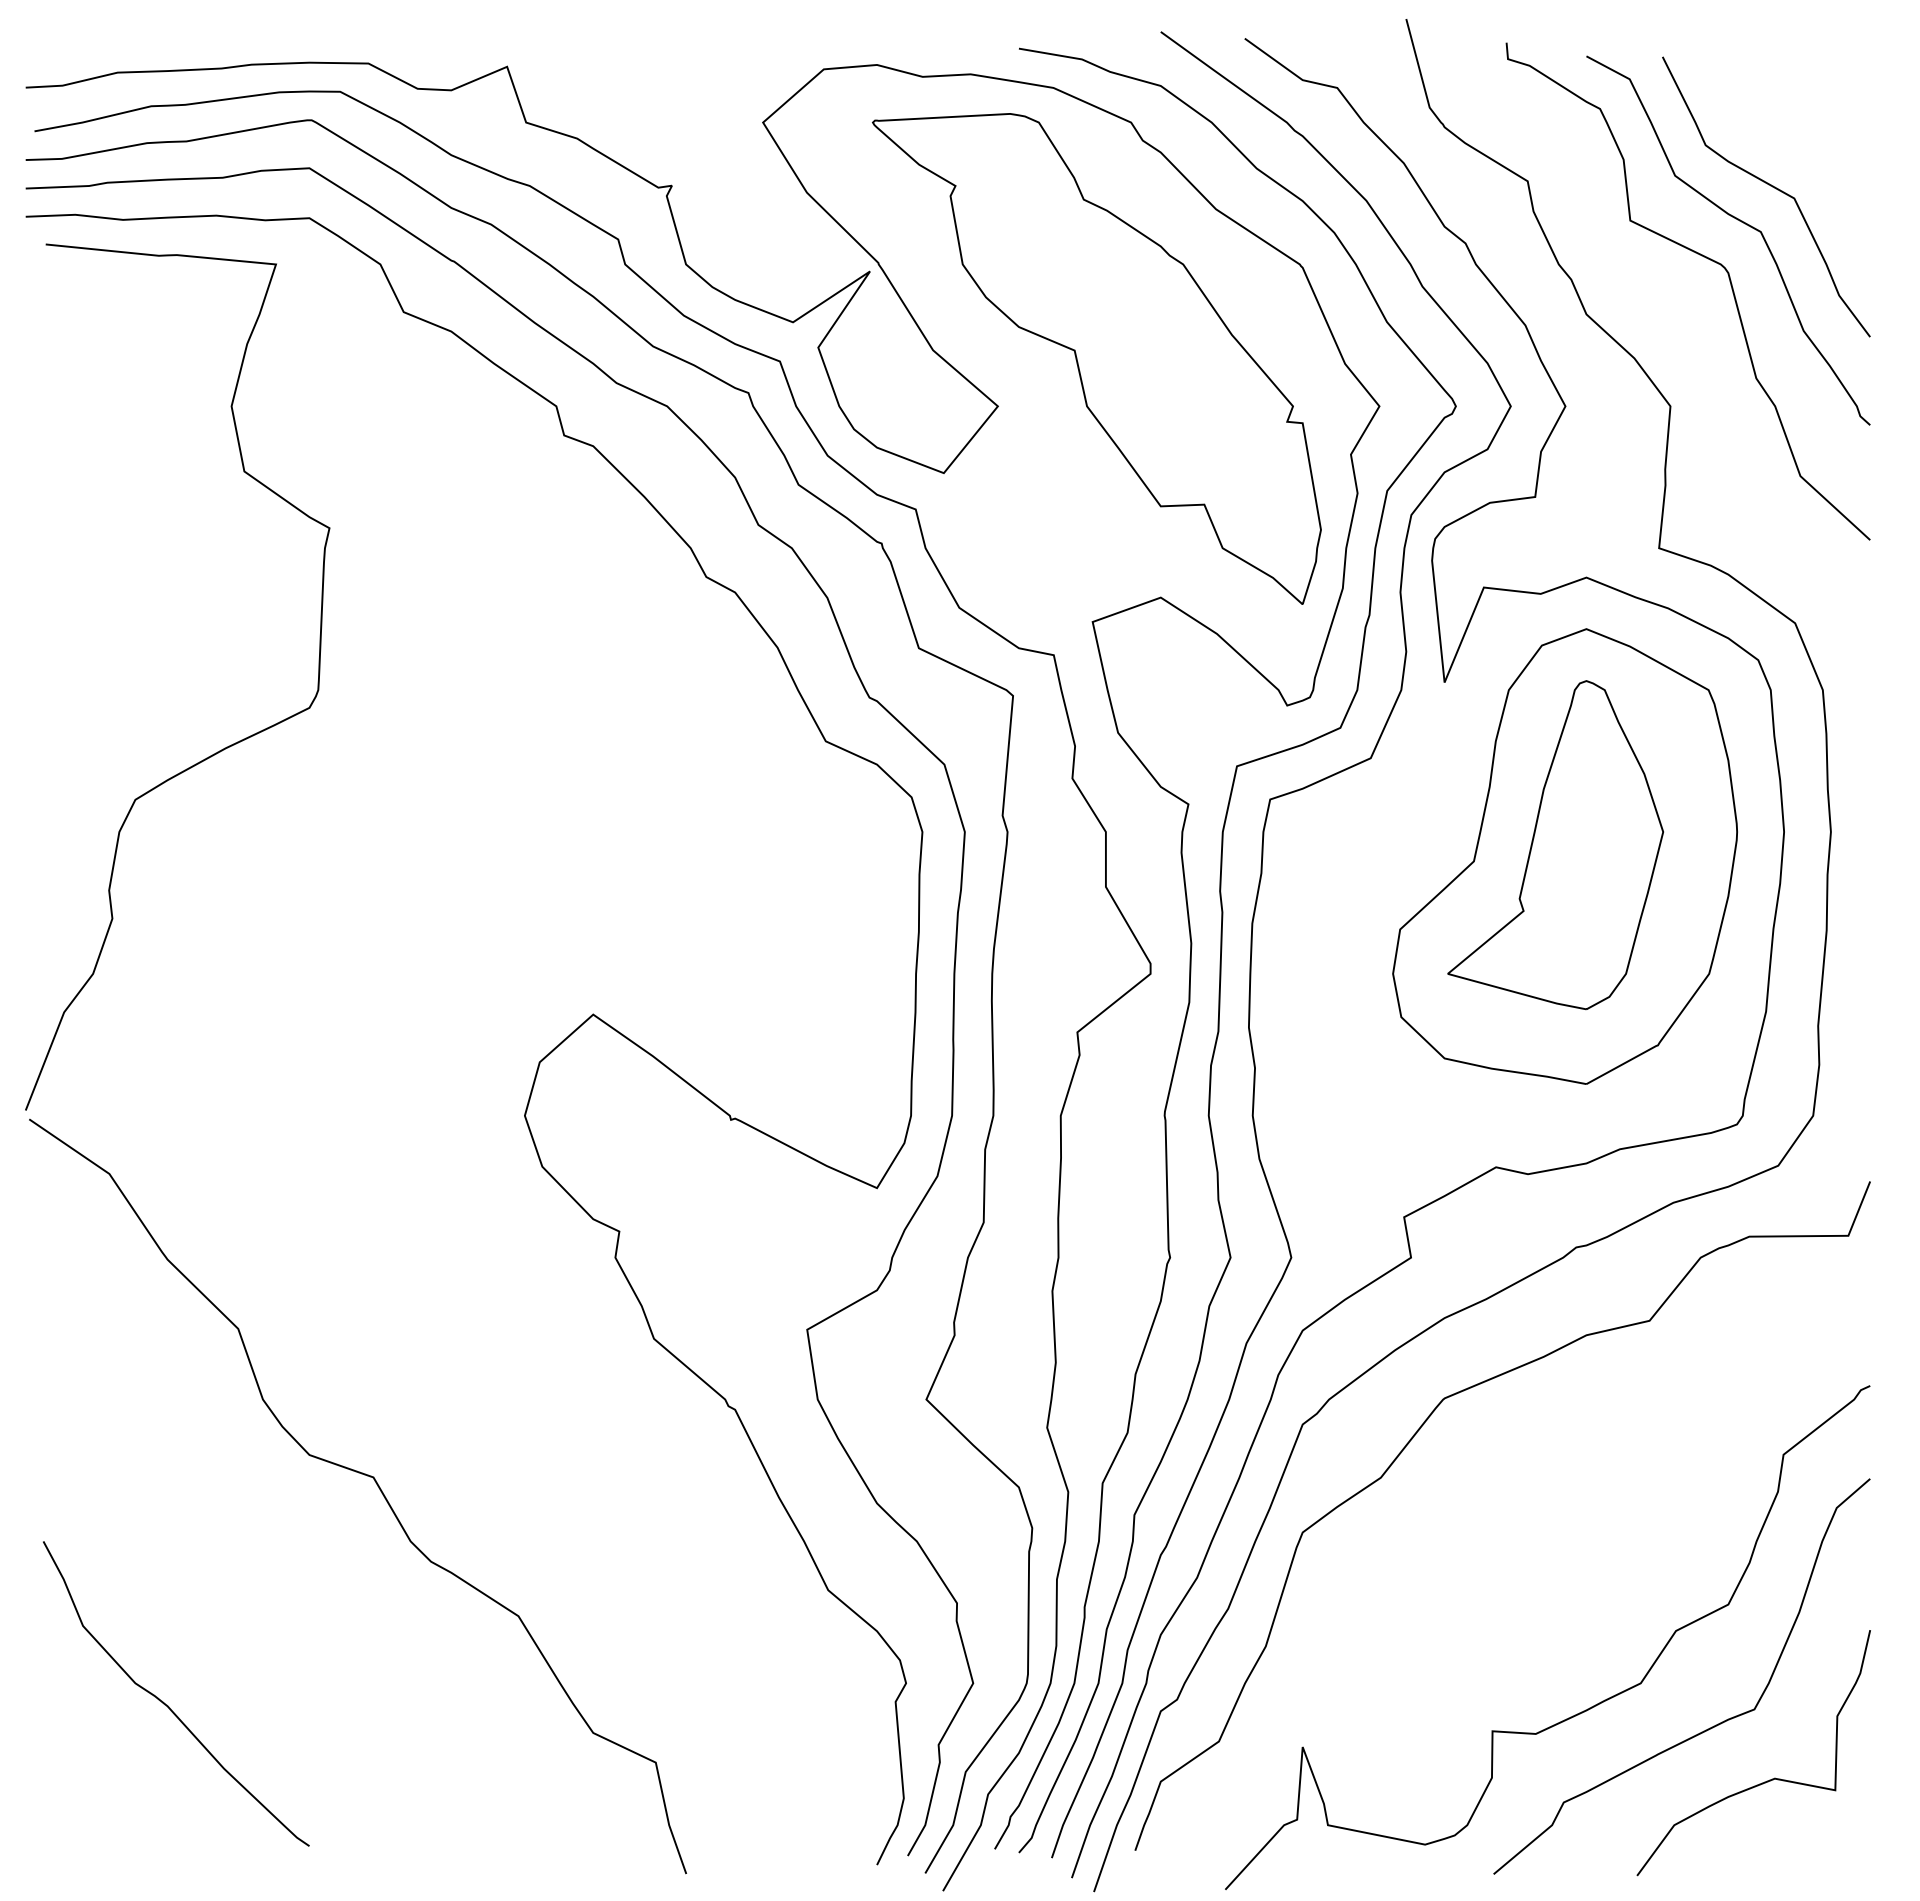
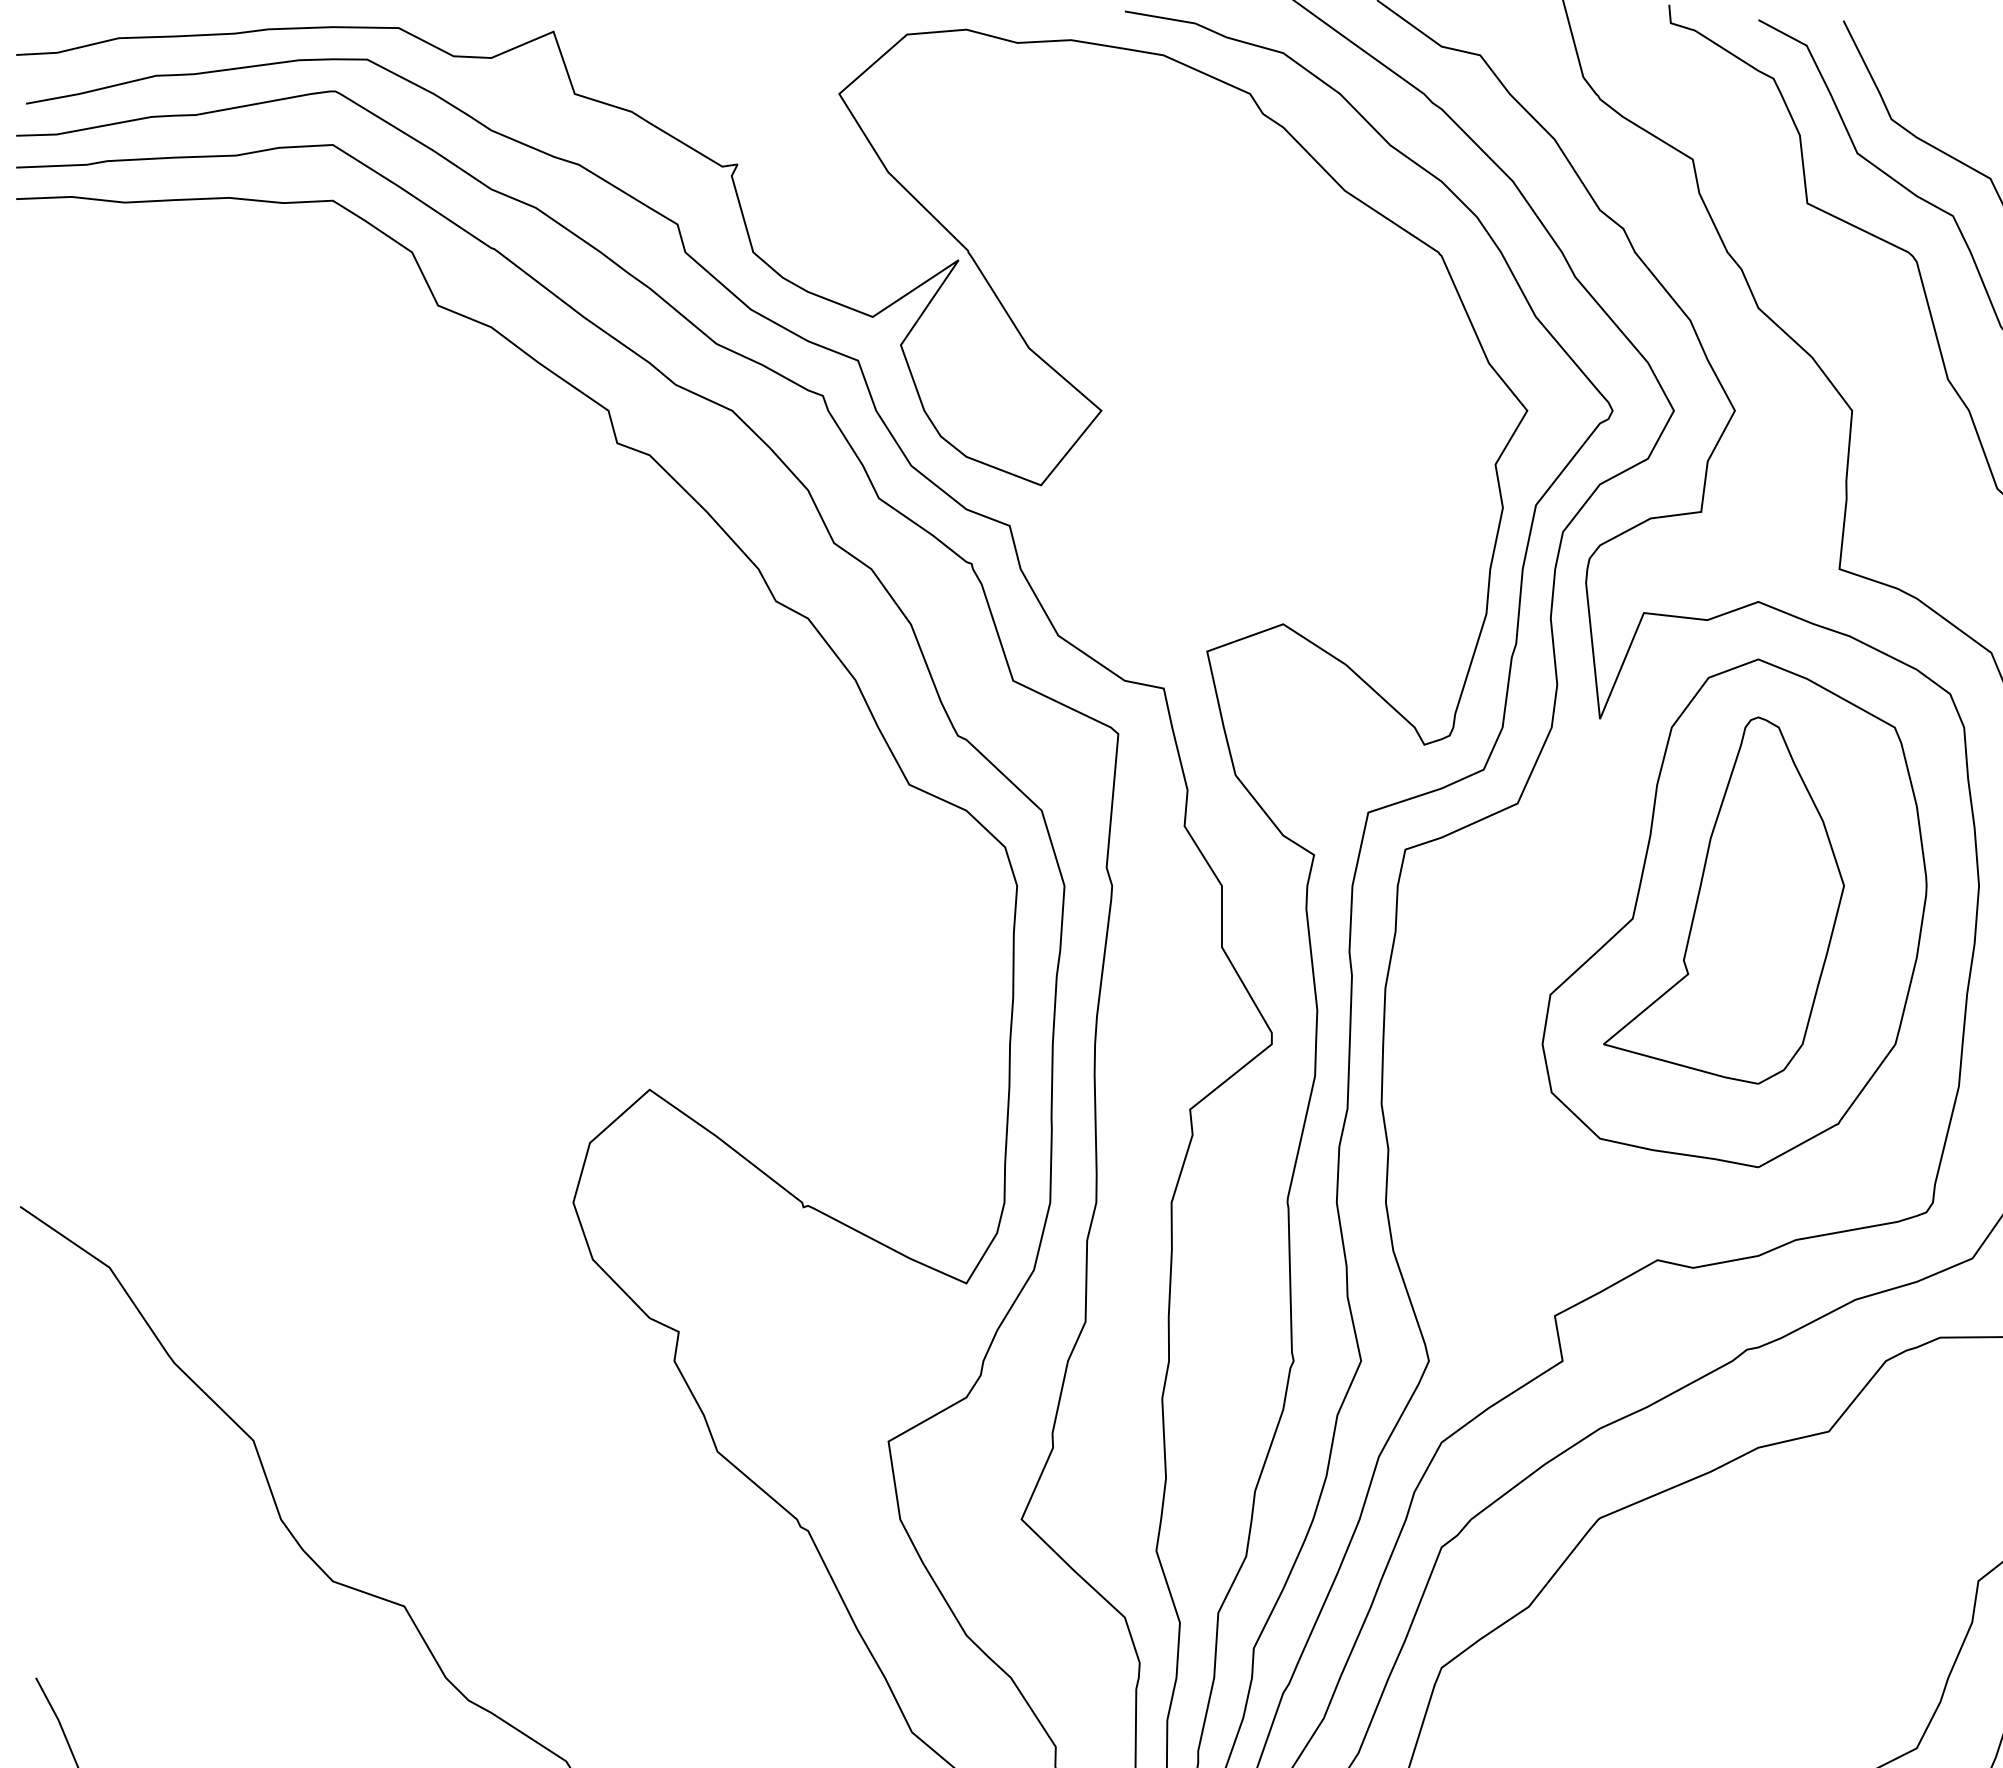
part: (1096, 358) -> (1211, 357), removed
curve: (215, 752) -> (228, 797), removed

